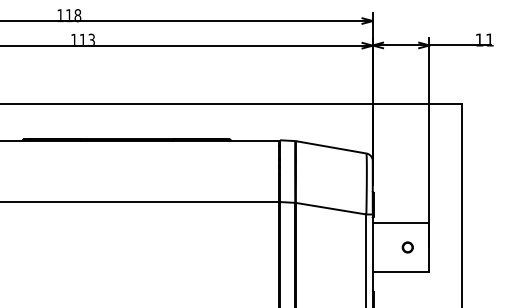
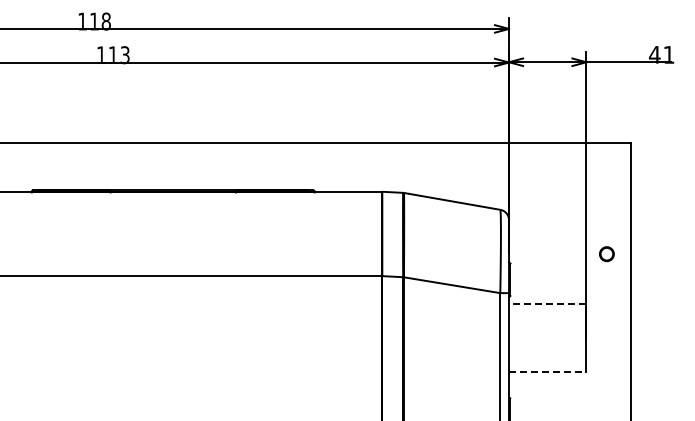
text: (479, 39) -> (654, 54), 11 -> 41
line: (400, 222) -> (547, 304), solid -> dashed
circle: (407, 247) -> (606, 254), moved
line: (400, 272) -> (547, 372), solid -> dashed

